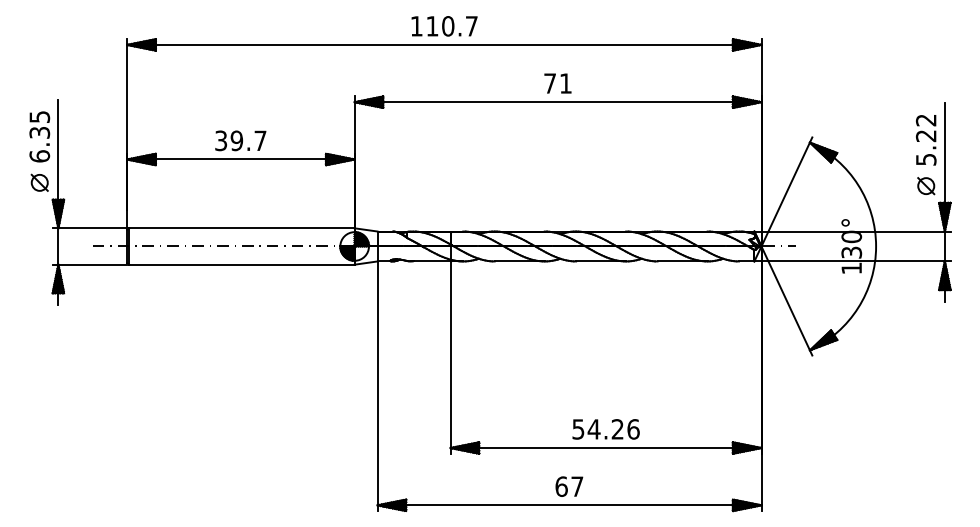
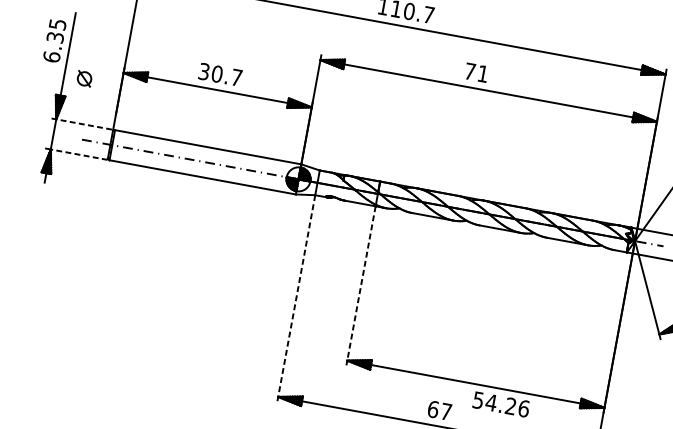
text: (557, 83) -> (476, 72), moved
text: (236, 140) -> (216, 73), 39.7 -> 30.7
part: (39, 182) -> (84, 78), moved
line: (90, 228) -> (82, 124), solid -> dashed
line: (92, 264) -> (79, 154), solid -> dashed
line: (450, 358) -> (360, 286), solid -> dashed
line: (377, 386) -> (296, 298), solid -> dashed
text: (605, 429) -> (500, 404), moved

